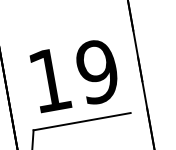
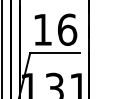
text: (97, 71) -> (67, 29), 19 -> 16

